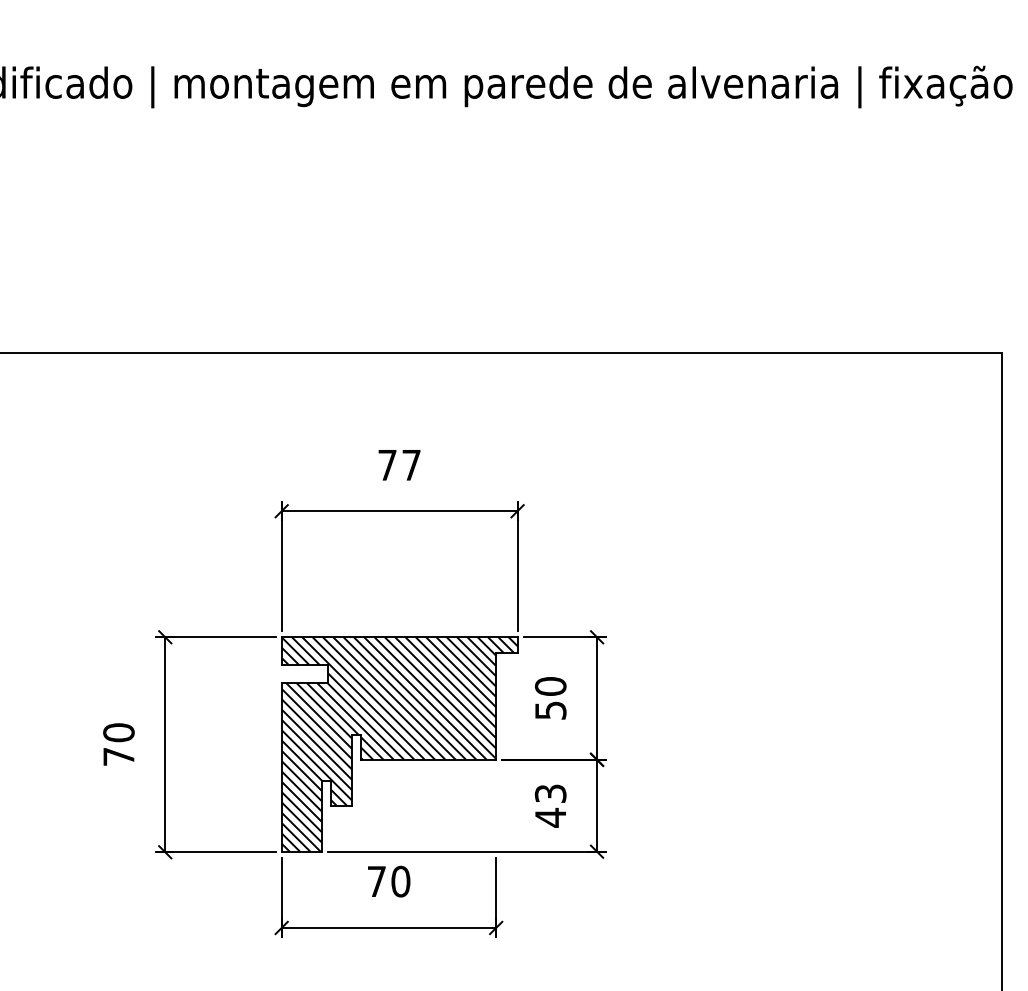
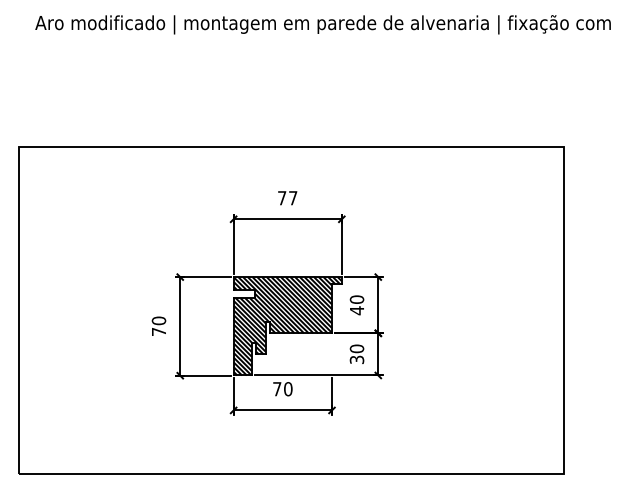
text: (551, 710) -> (357, 310), 50 -> 40
text: (549, 806) -> (356, 354), 43 -> 30

